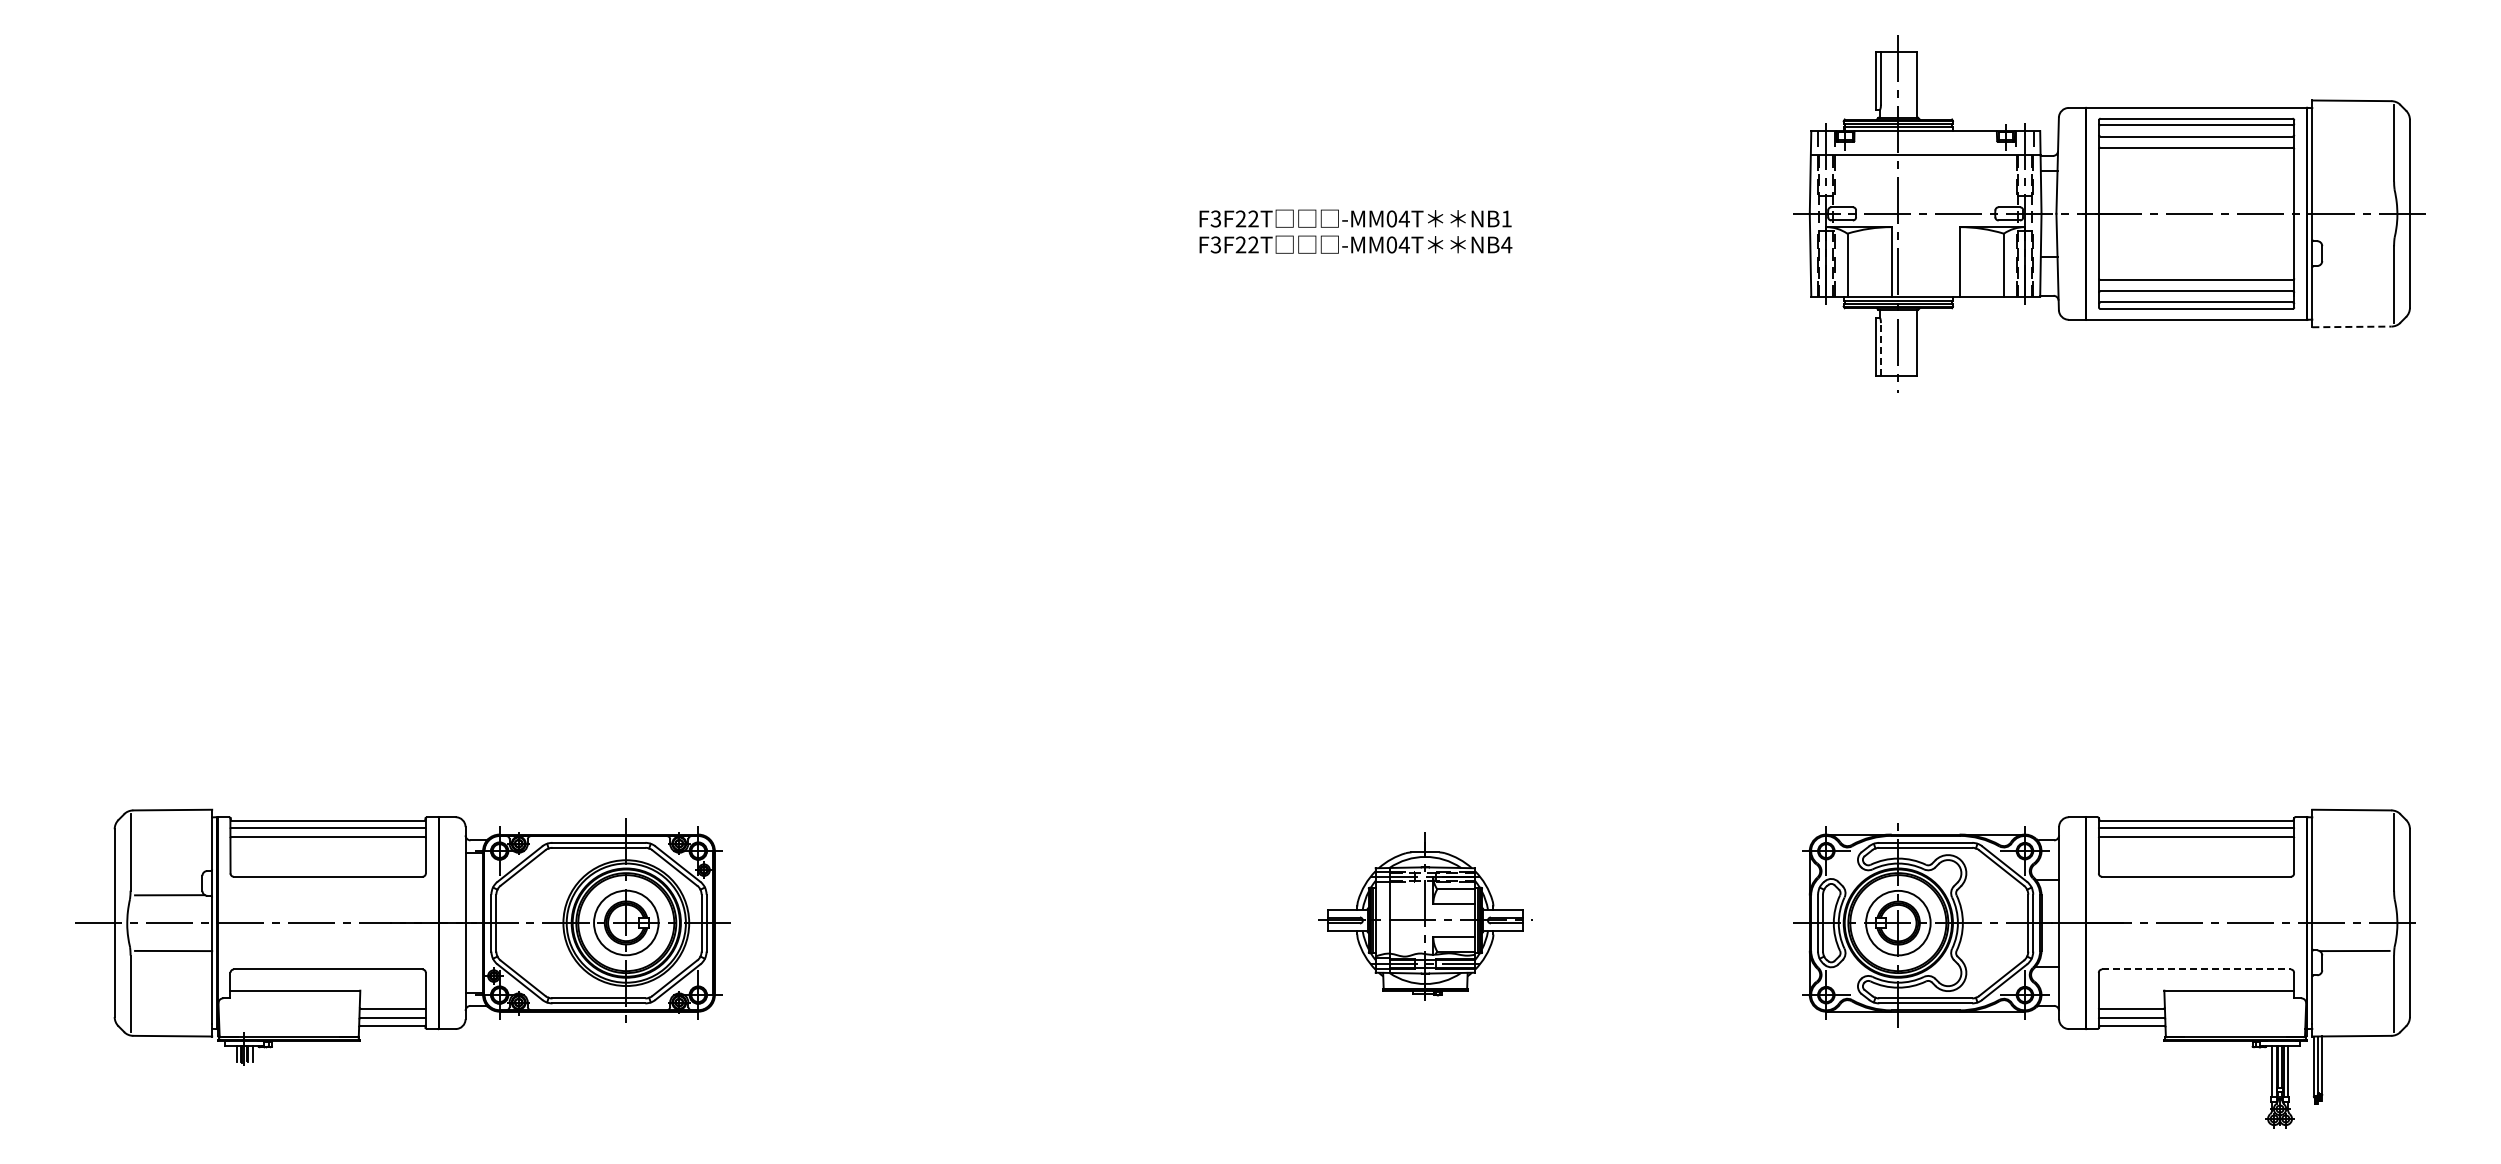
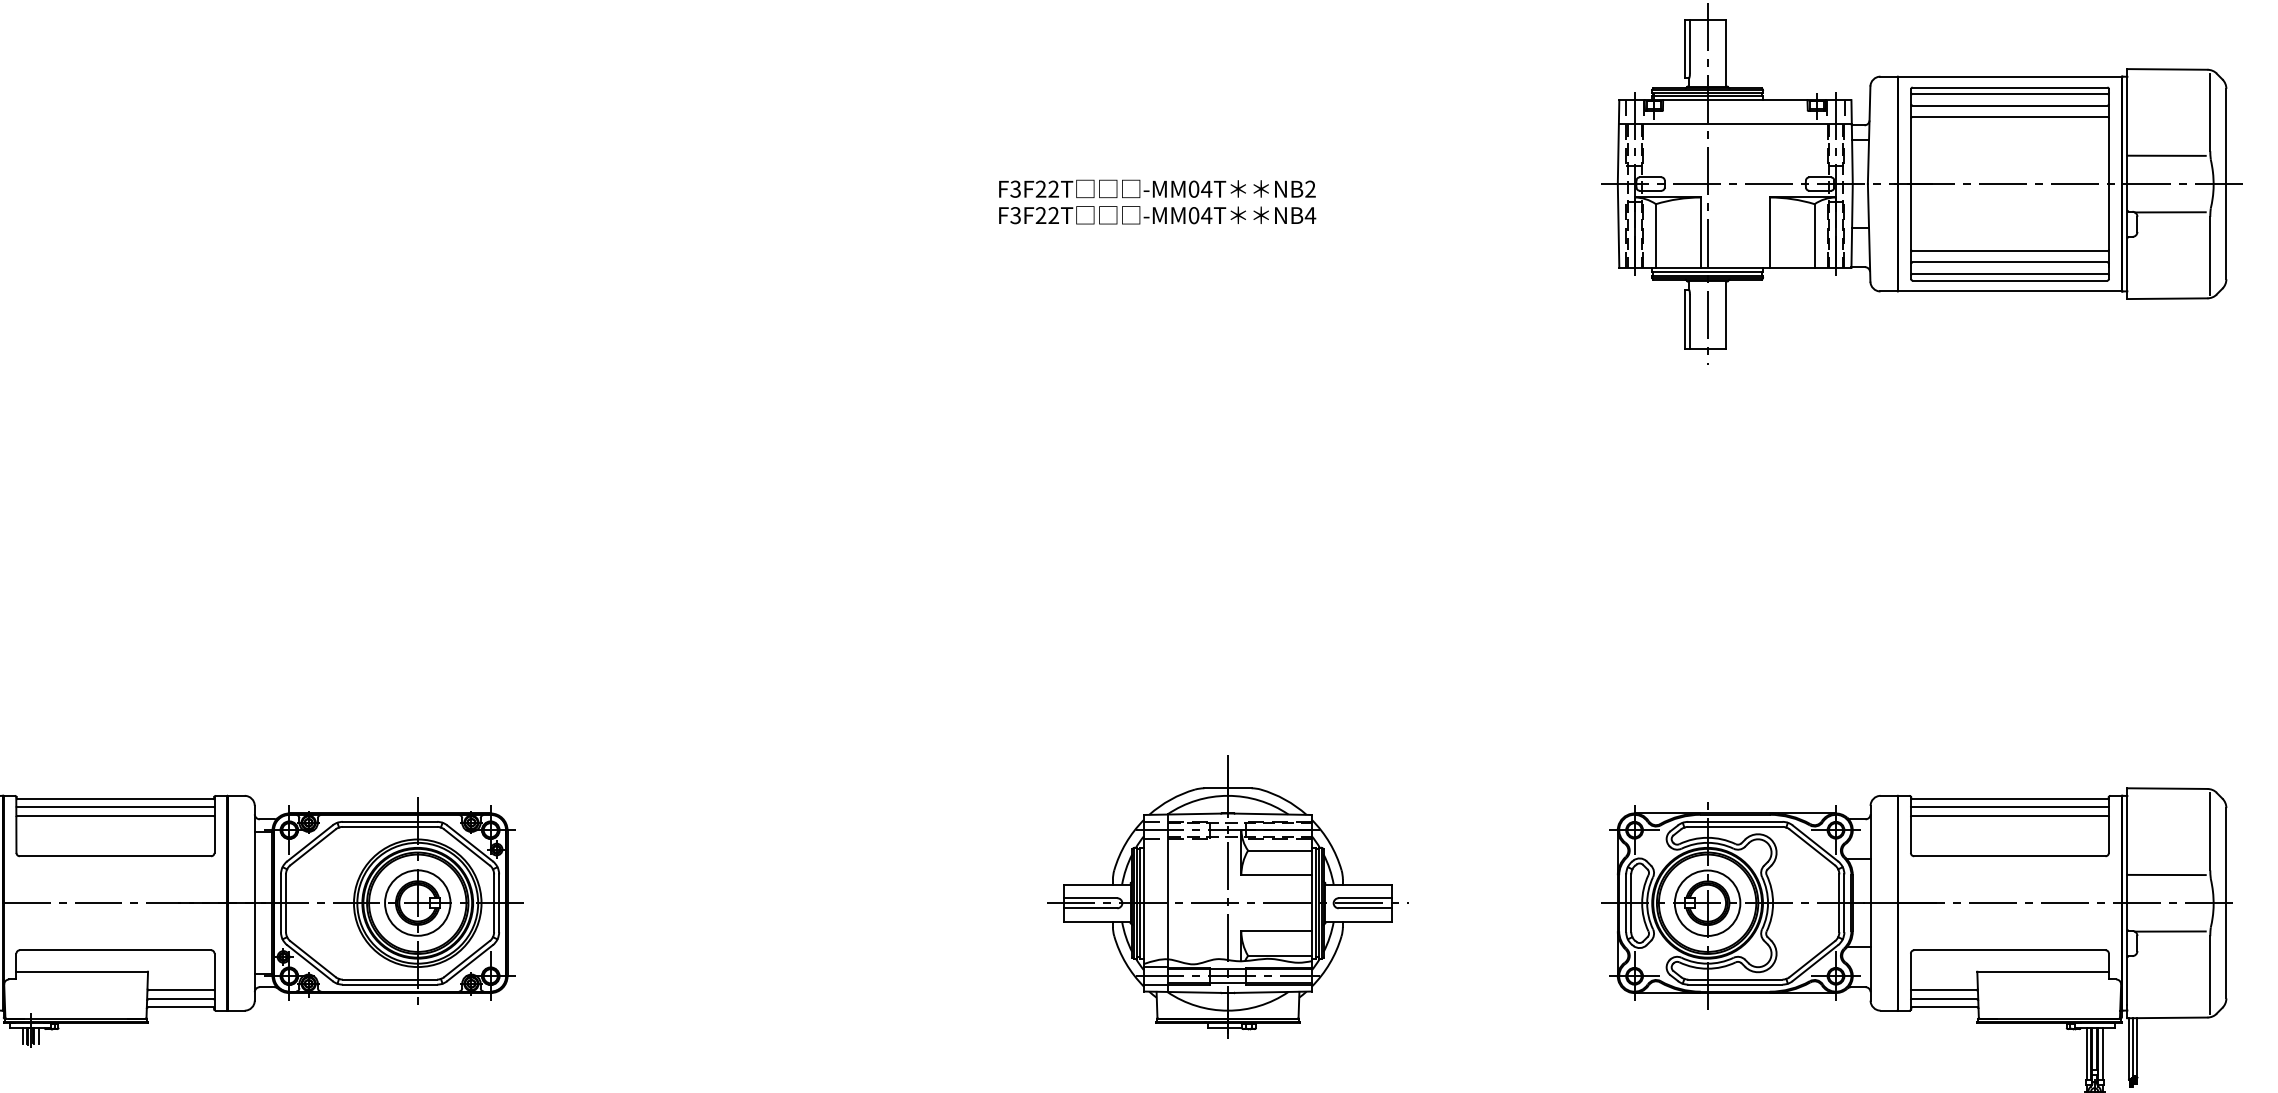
line: (2350, 185) -> (2166, 155), added
text: (1506, 218) -> (1310, 188), NB1 -> NB2
line: (2354, 241) -> (2170, 212), added
line: (2352, 326) -> (2168, 298), dashed -> solid
line: (1880, 349) -> (1689, 321), dashed -> solid
line: (2350, 895) -> (2166, 875), added
part: (1425, 916) -> (1228, 896), size x1.67
line: (2196, 969) -> (2009, 950), dashed -> solid

